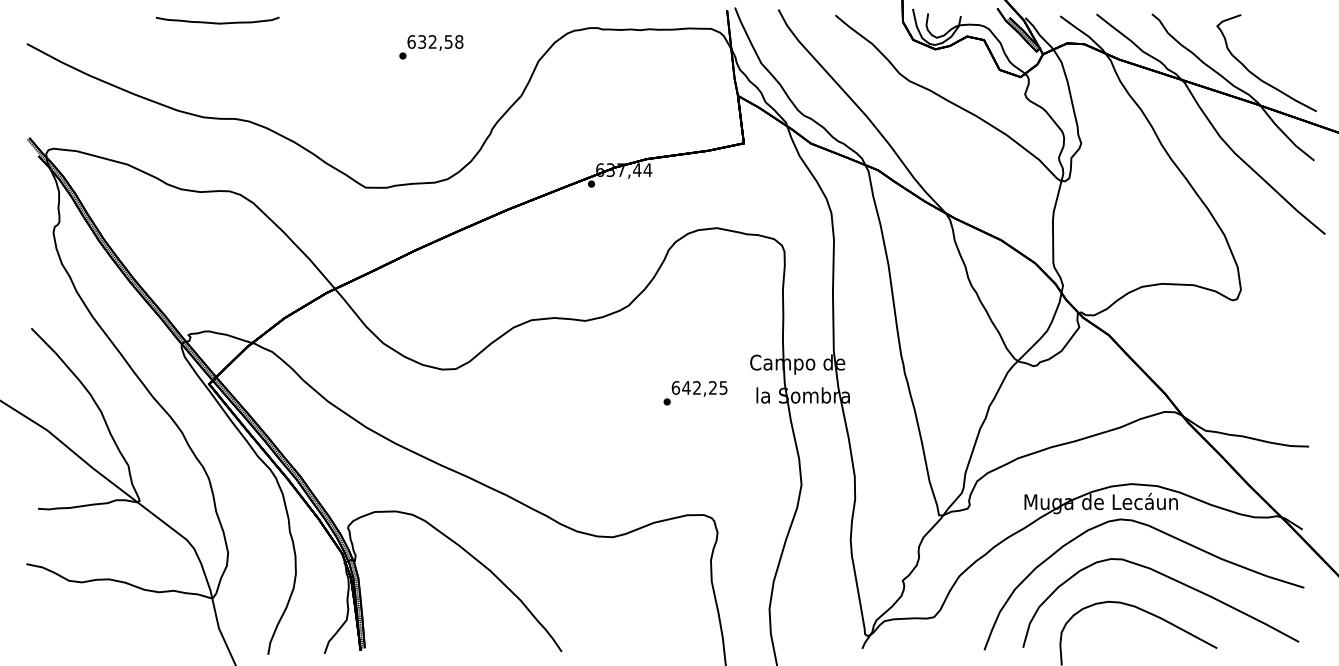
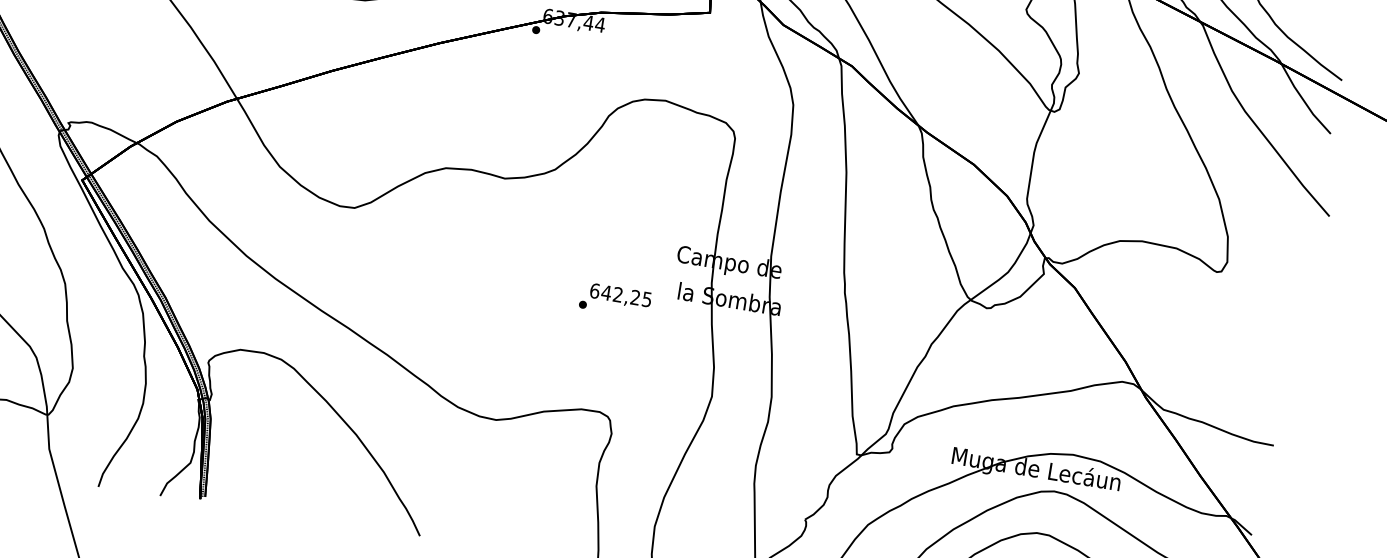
text: (695, 393) -> (615, 300), moved

